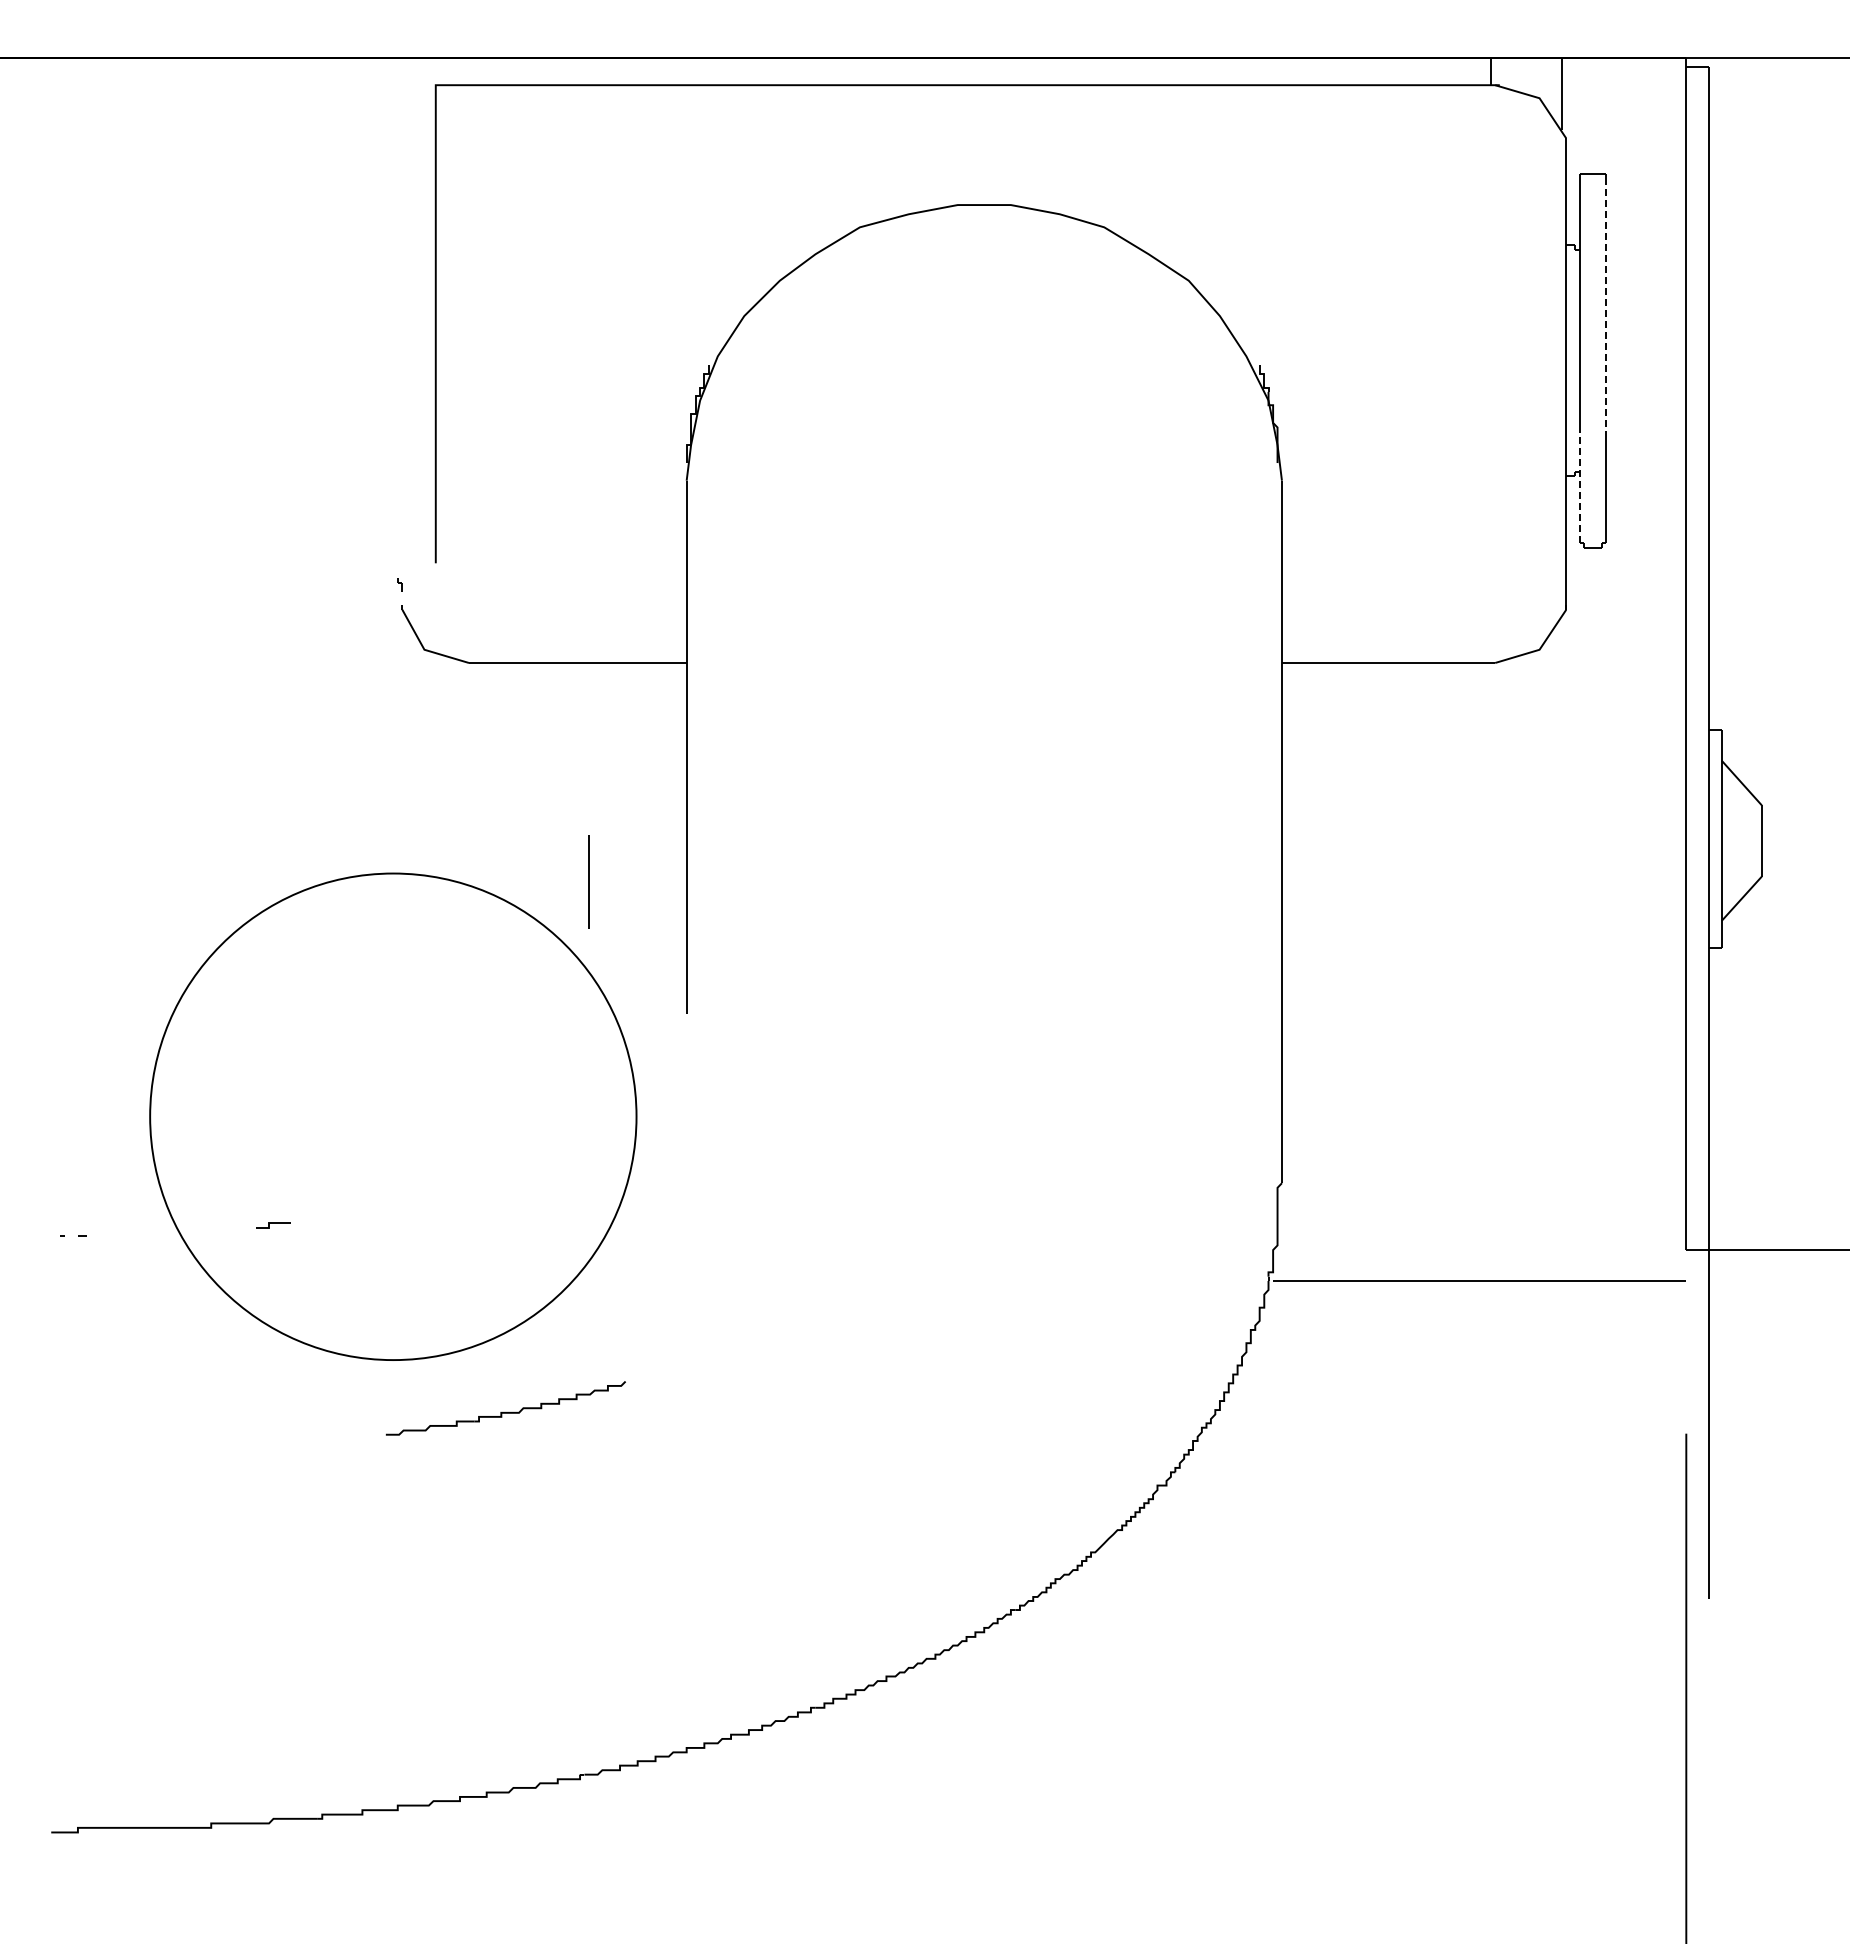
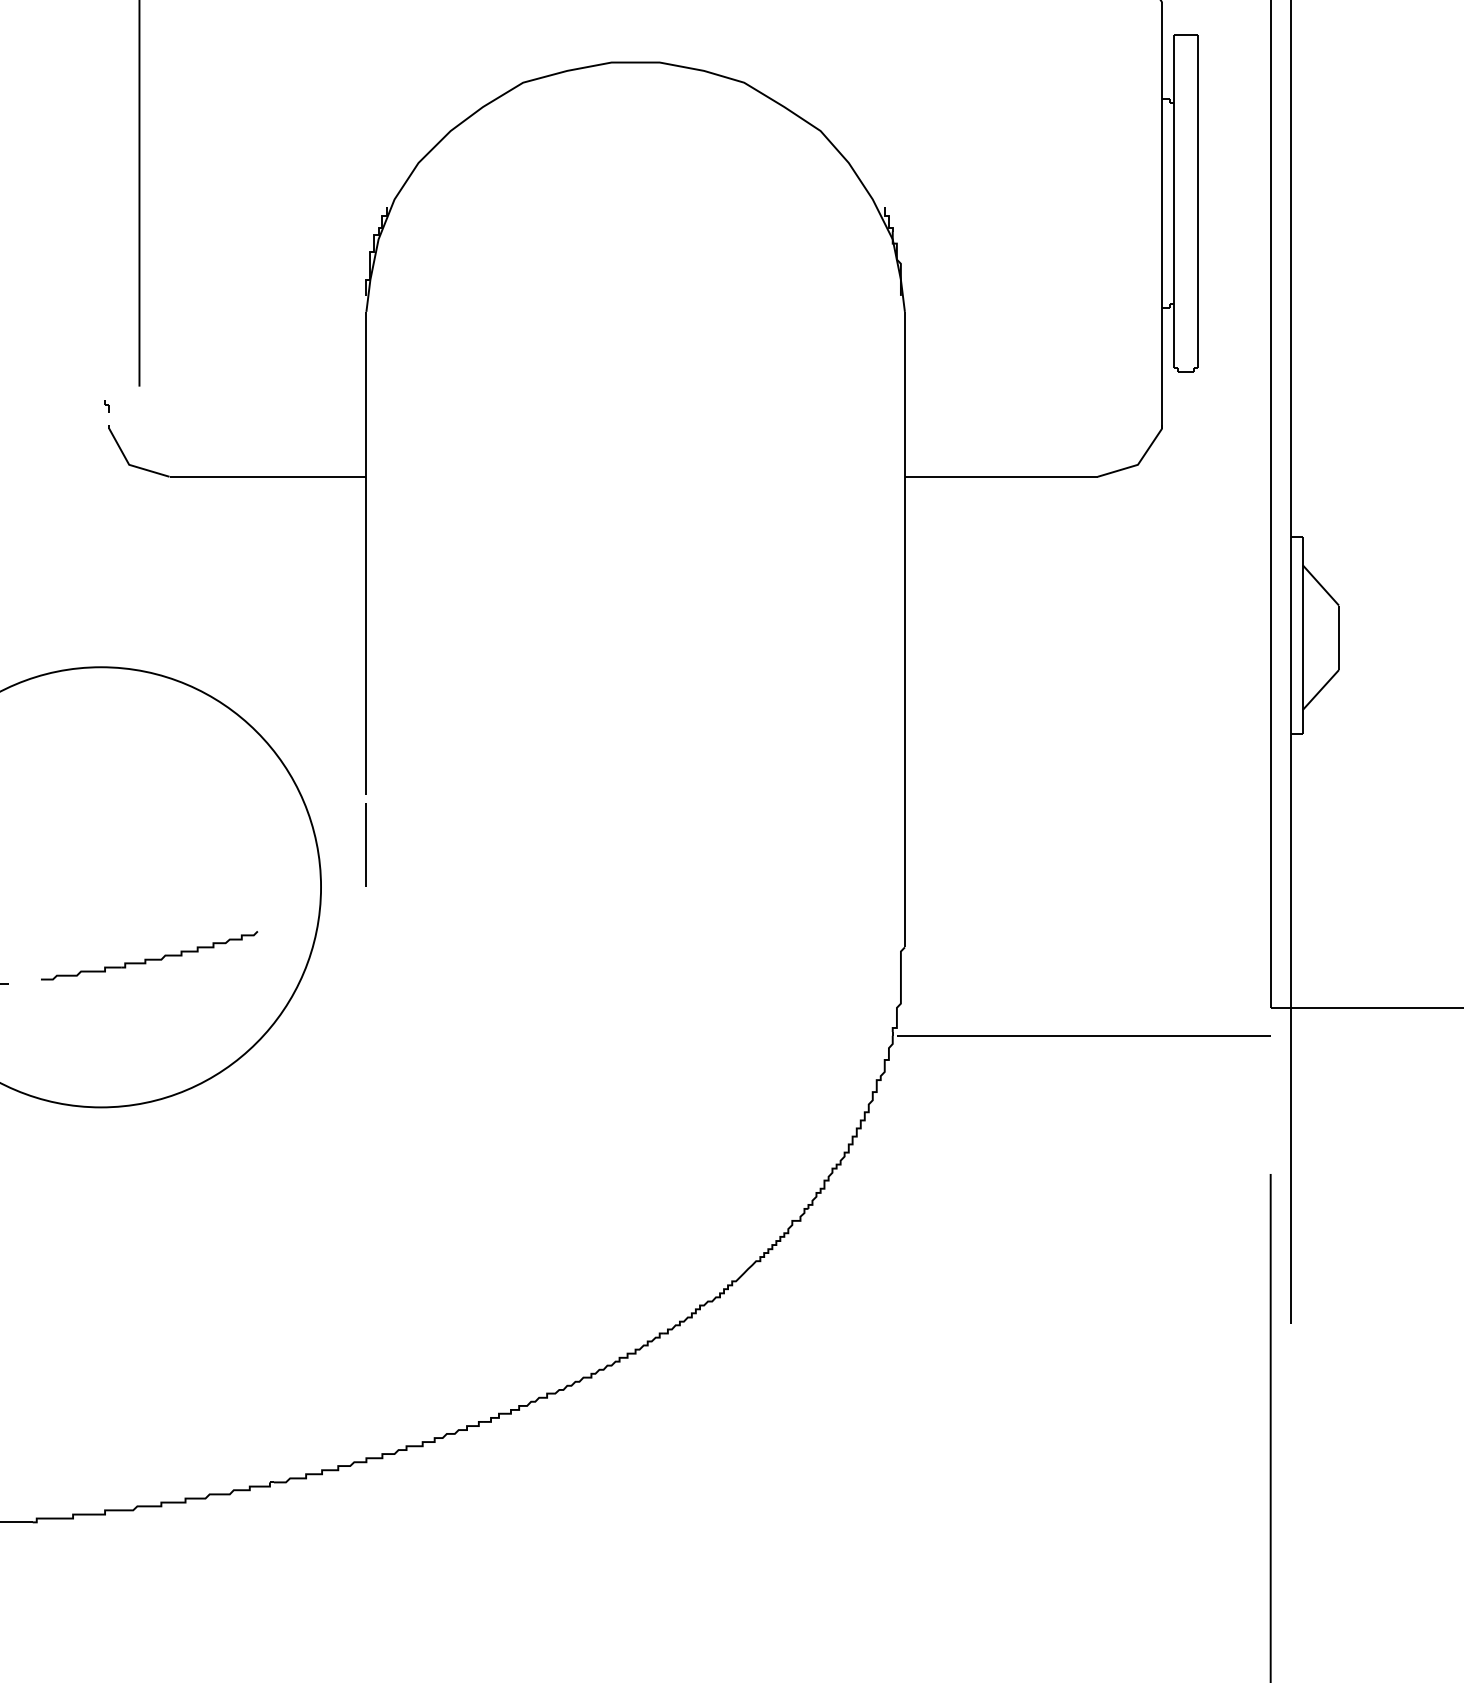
line: (1606, 305) -> (1198, 153), dashed -> solid
line: (1579, 487) -> (1174, 318), dashed -> solid
line: (588, 881) -> (366, 844), moved
part: (505, 1408) -> (149, 955), moved

